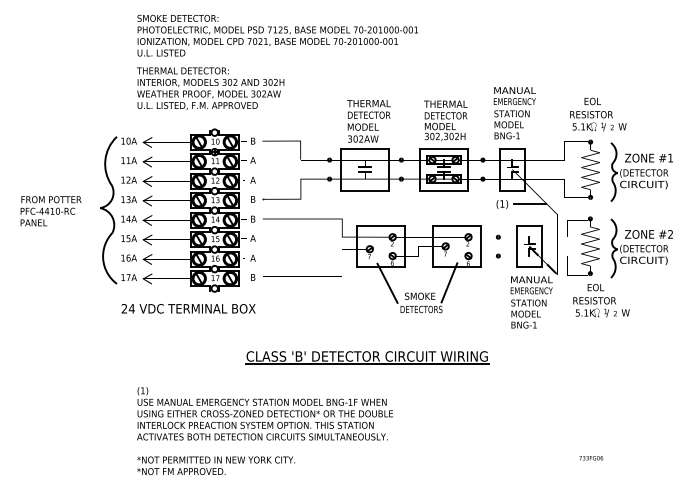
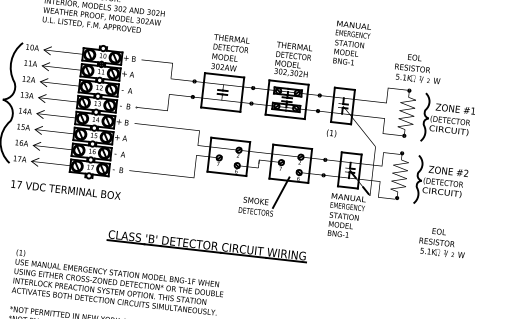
text: (514, 113) -> (351, 44), moved
line: (529, 204) -> (353, 136), removed
line: (387, 282) -> (230, 186), removed
text: (601, 300) -> (442, 242), moved
text: (127, 308) -> (15, 184), 24 -> 17

